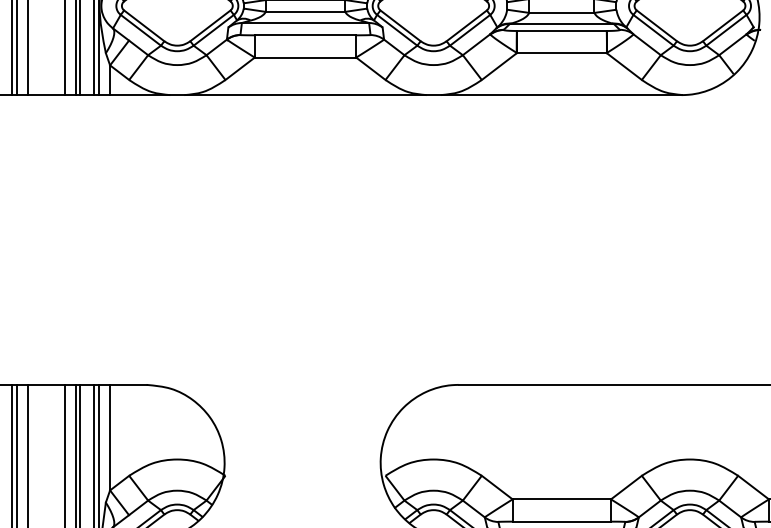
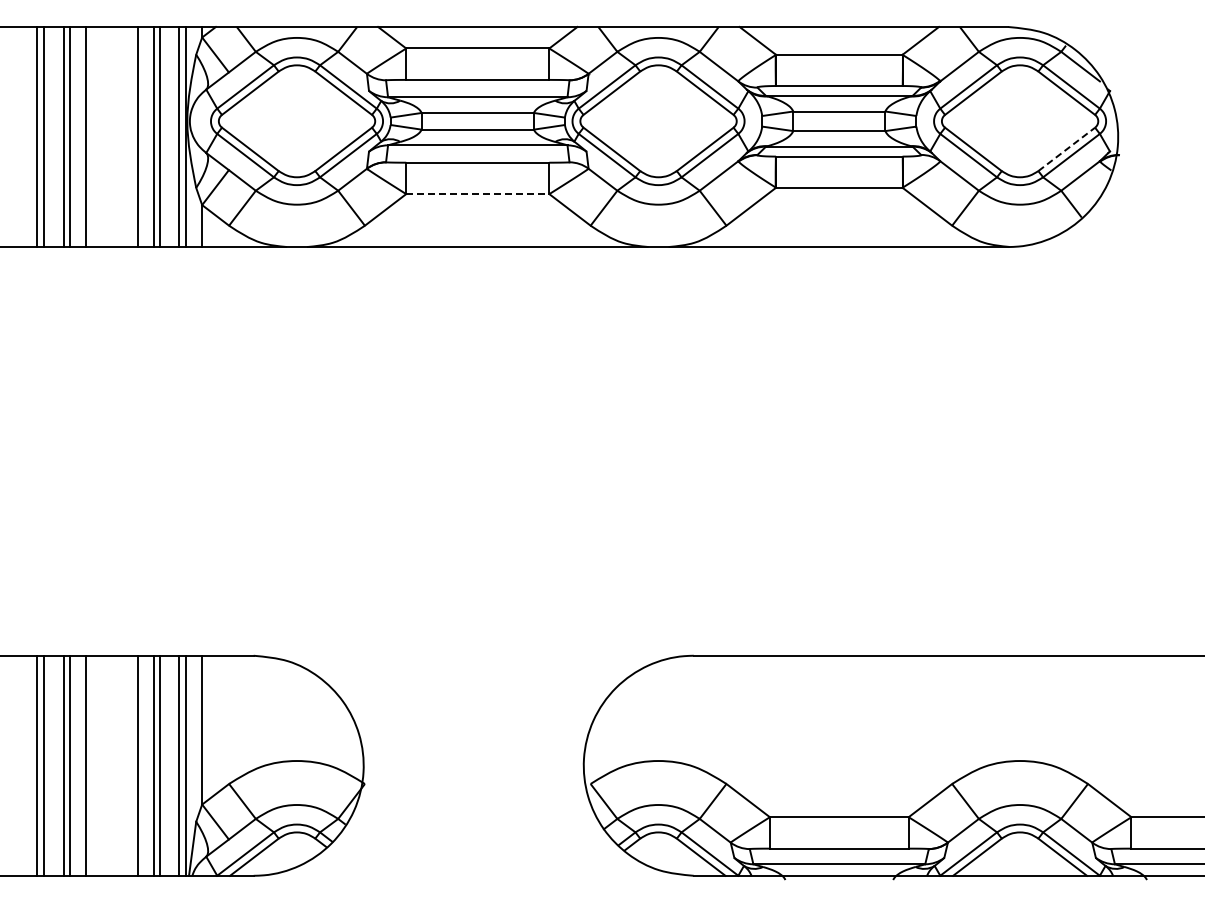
line: (722, 25) -> (1066, 149), solid -> dashed
line: (305, 57) -> (477, 194), solid -> dashed

